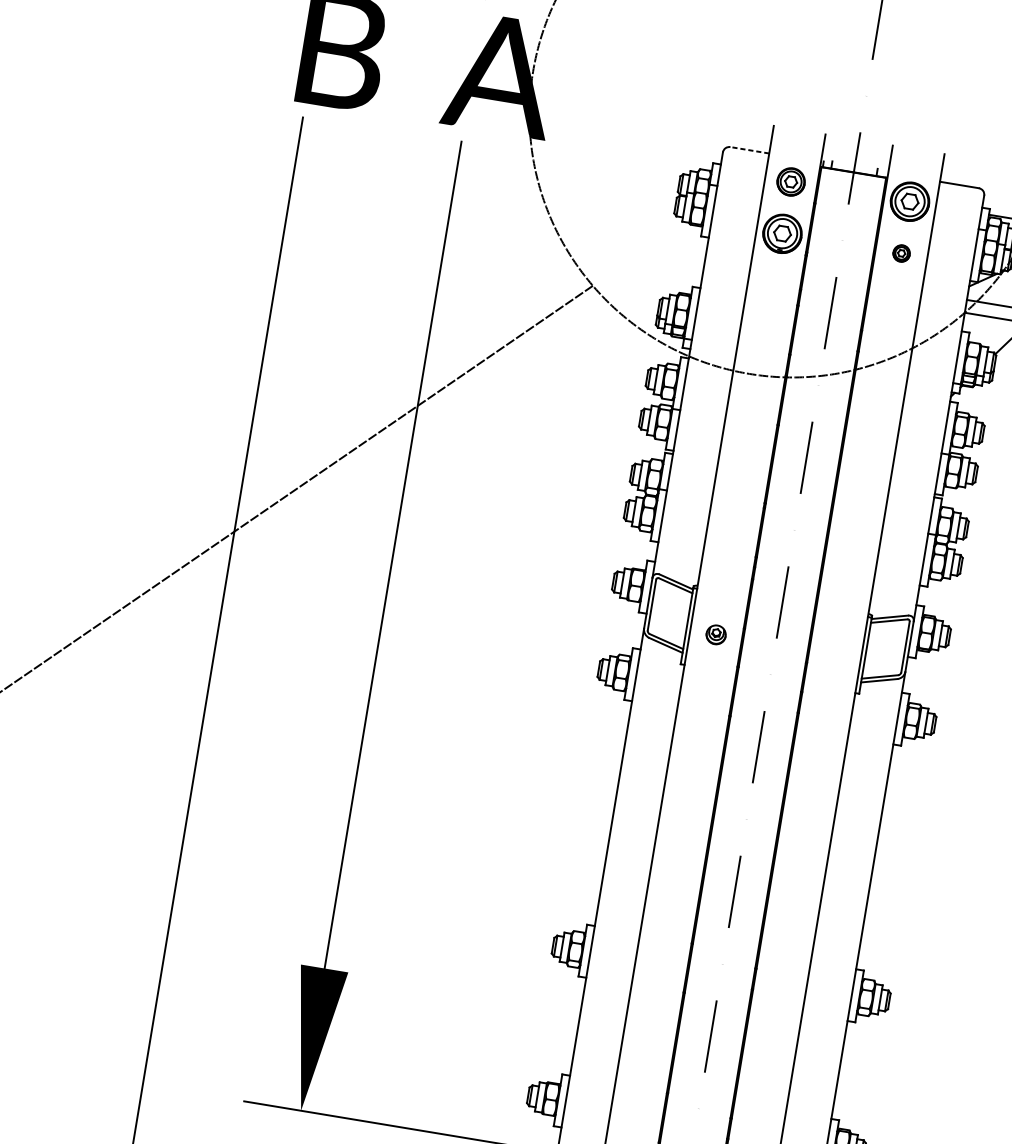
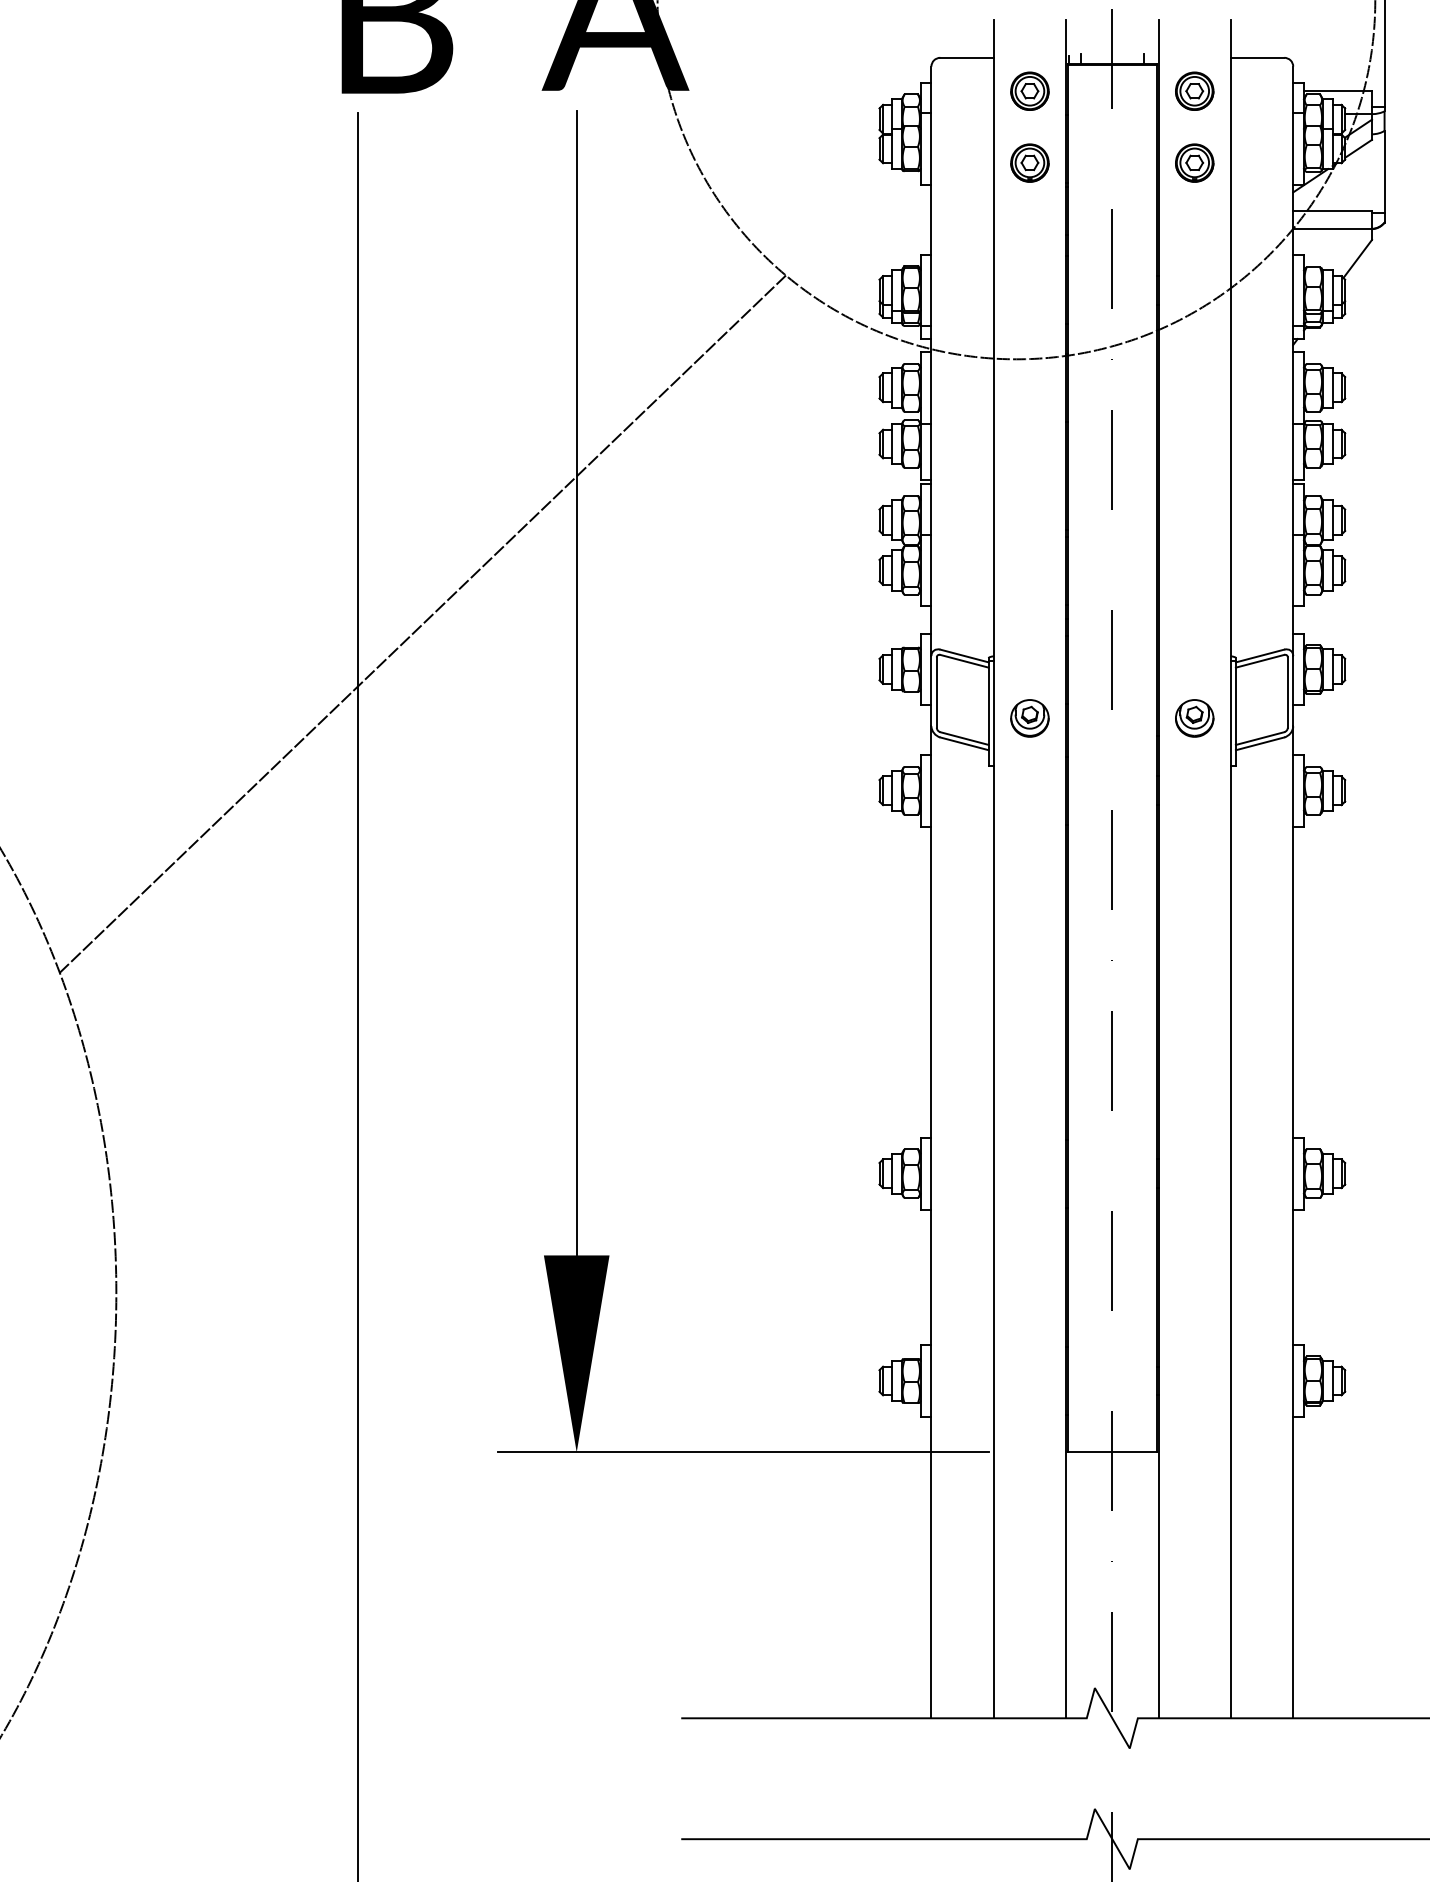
line: (750, 150) -> (967, 57), dashed -> solid
part: (910, 201) -> (1194, 90), size x0.71
part: (782, 233) -> (1029, 162), size x0.71
part: (901, 253) -> (1194, 162), size x1.67
part: (715, 634) -> (1029, 718), size x1.43
part: (834, 654) -> (1194, 718), added

